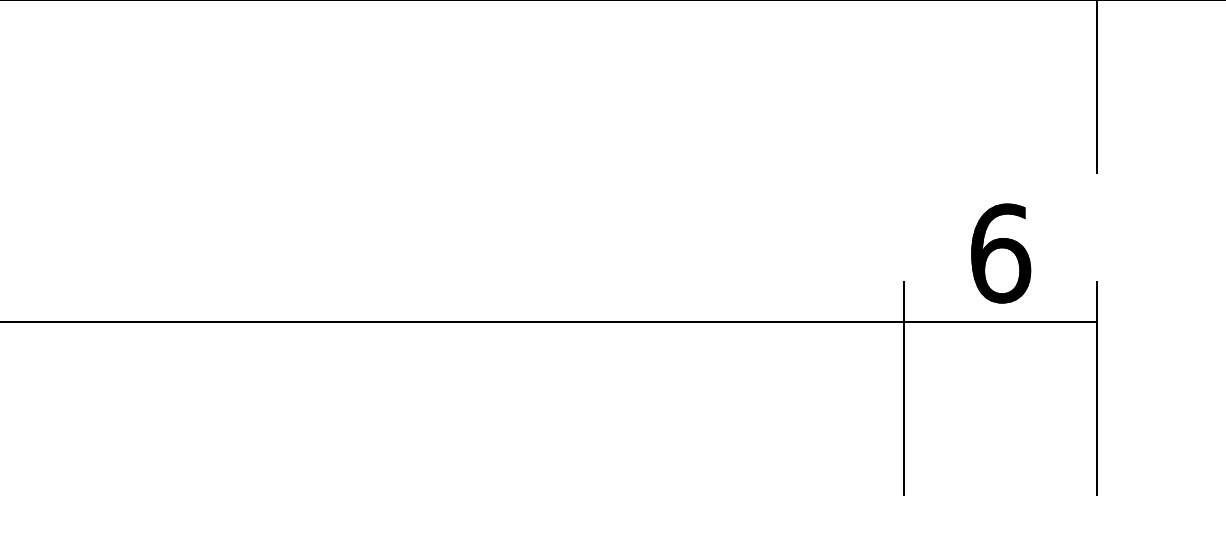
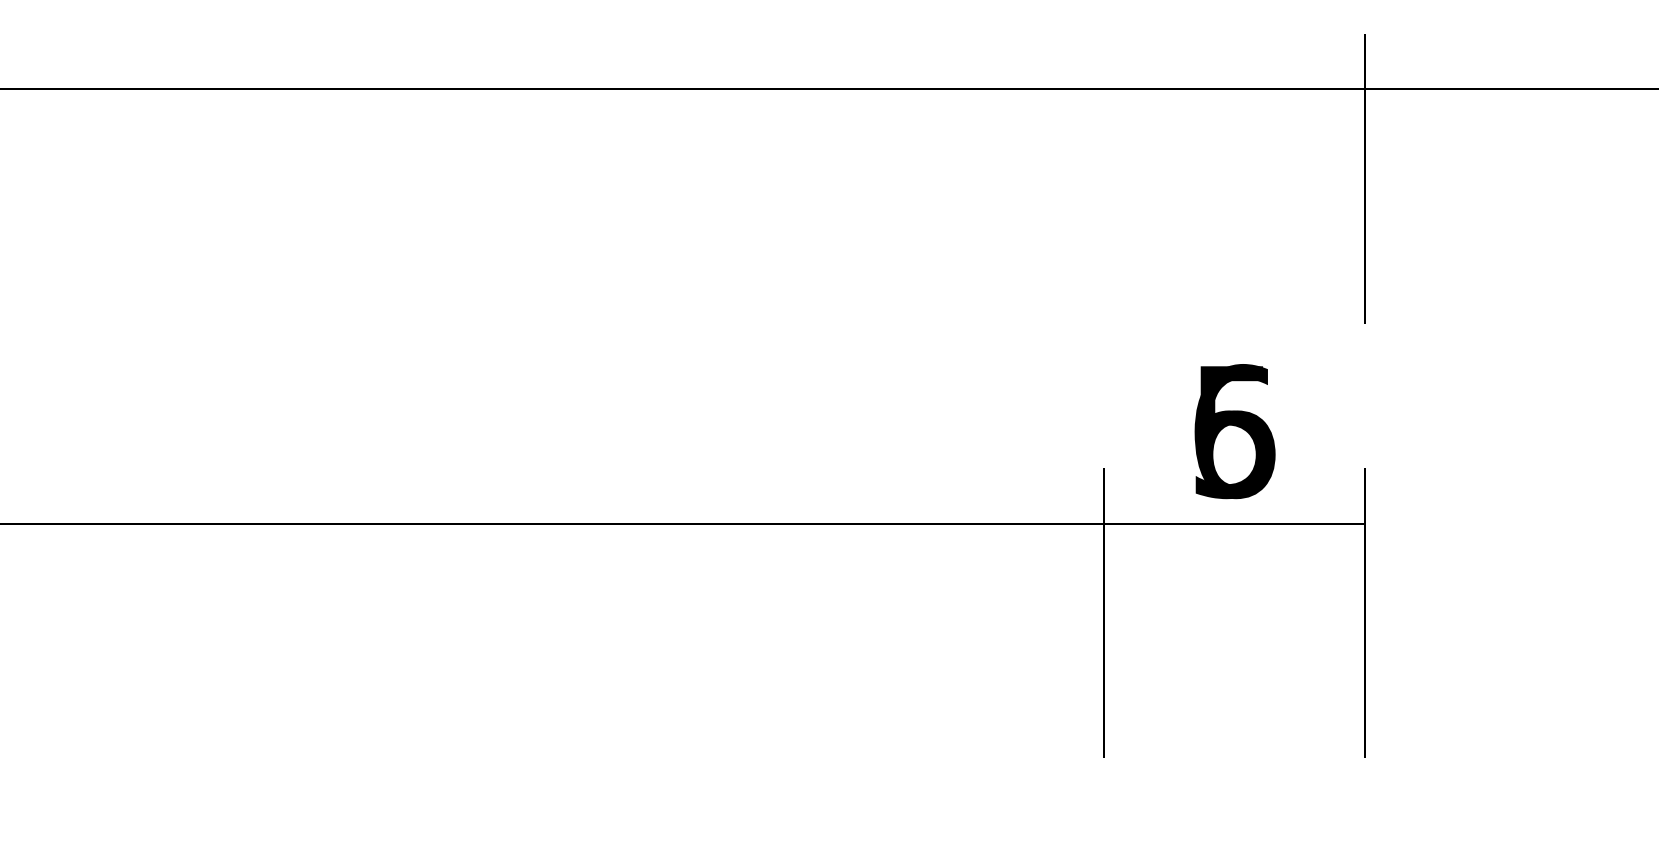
text: (1000, 253) -> (1234, 431), 6 -> 5

